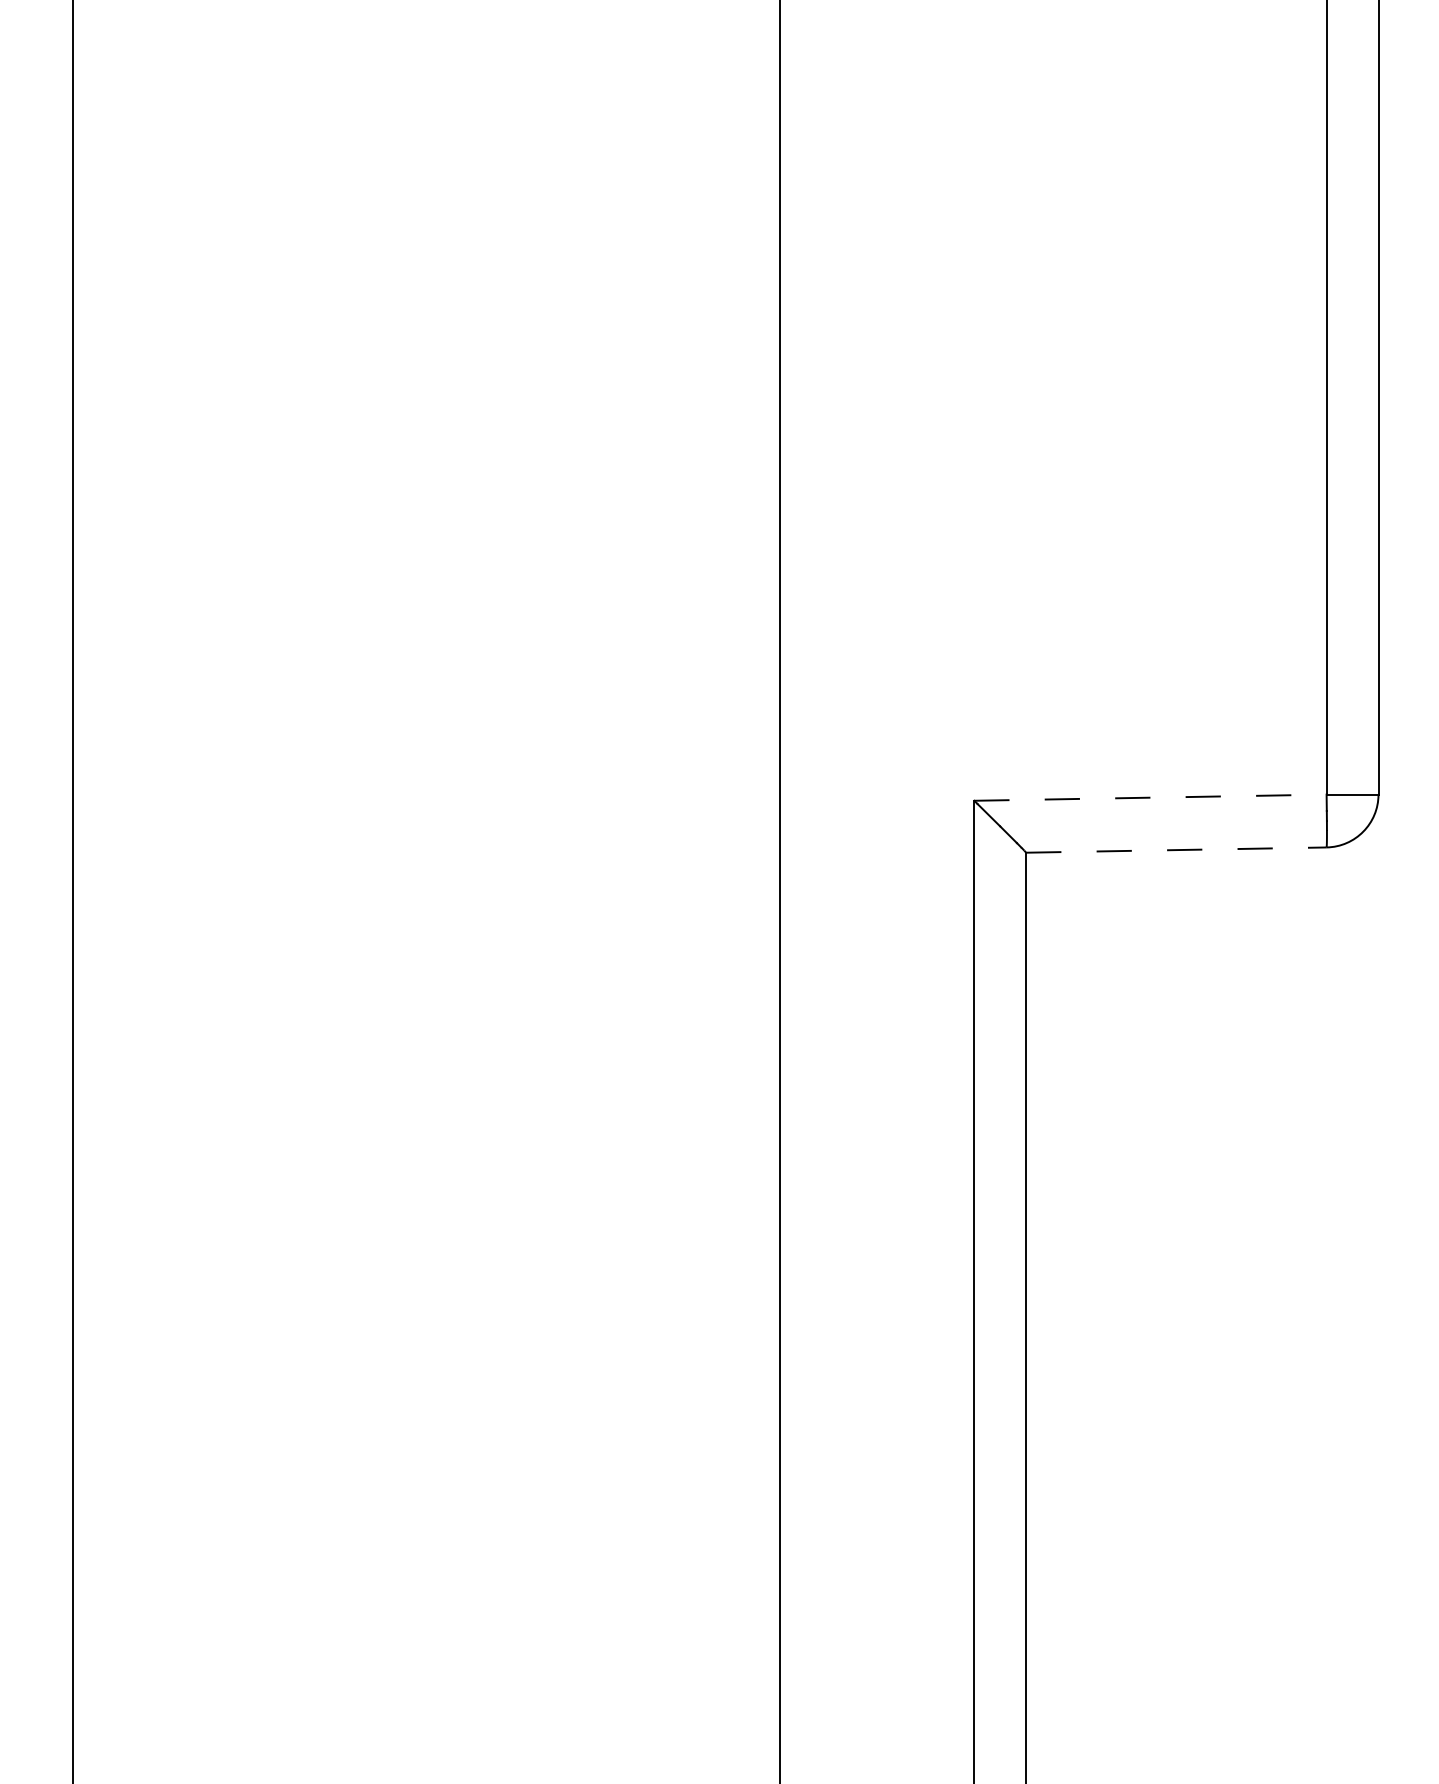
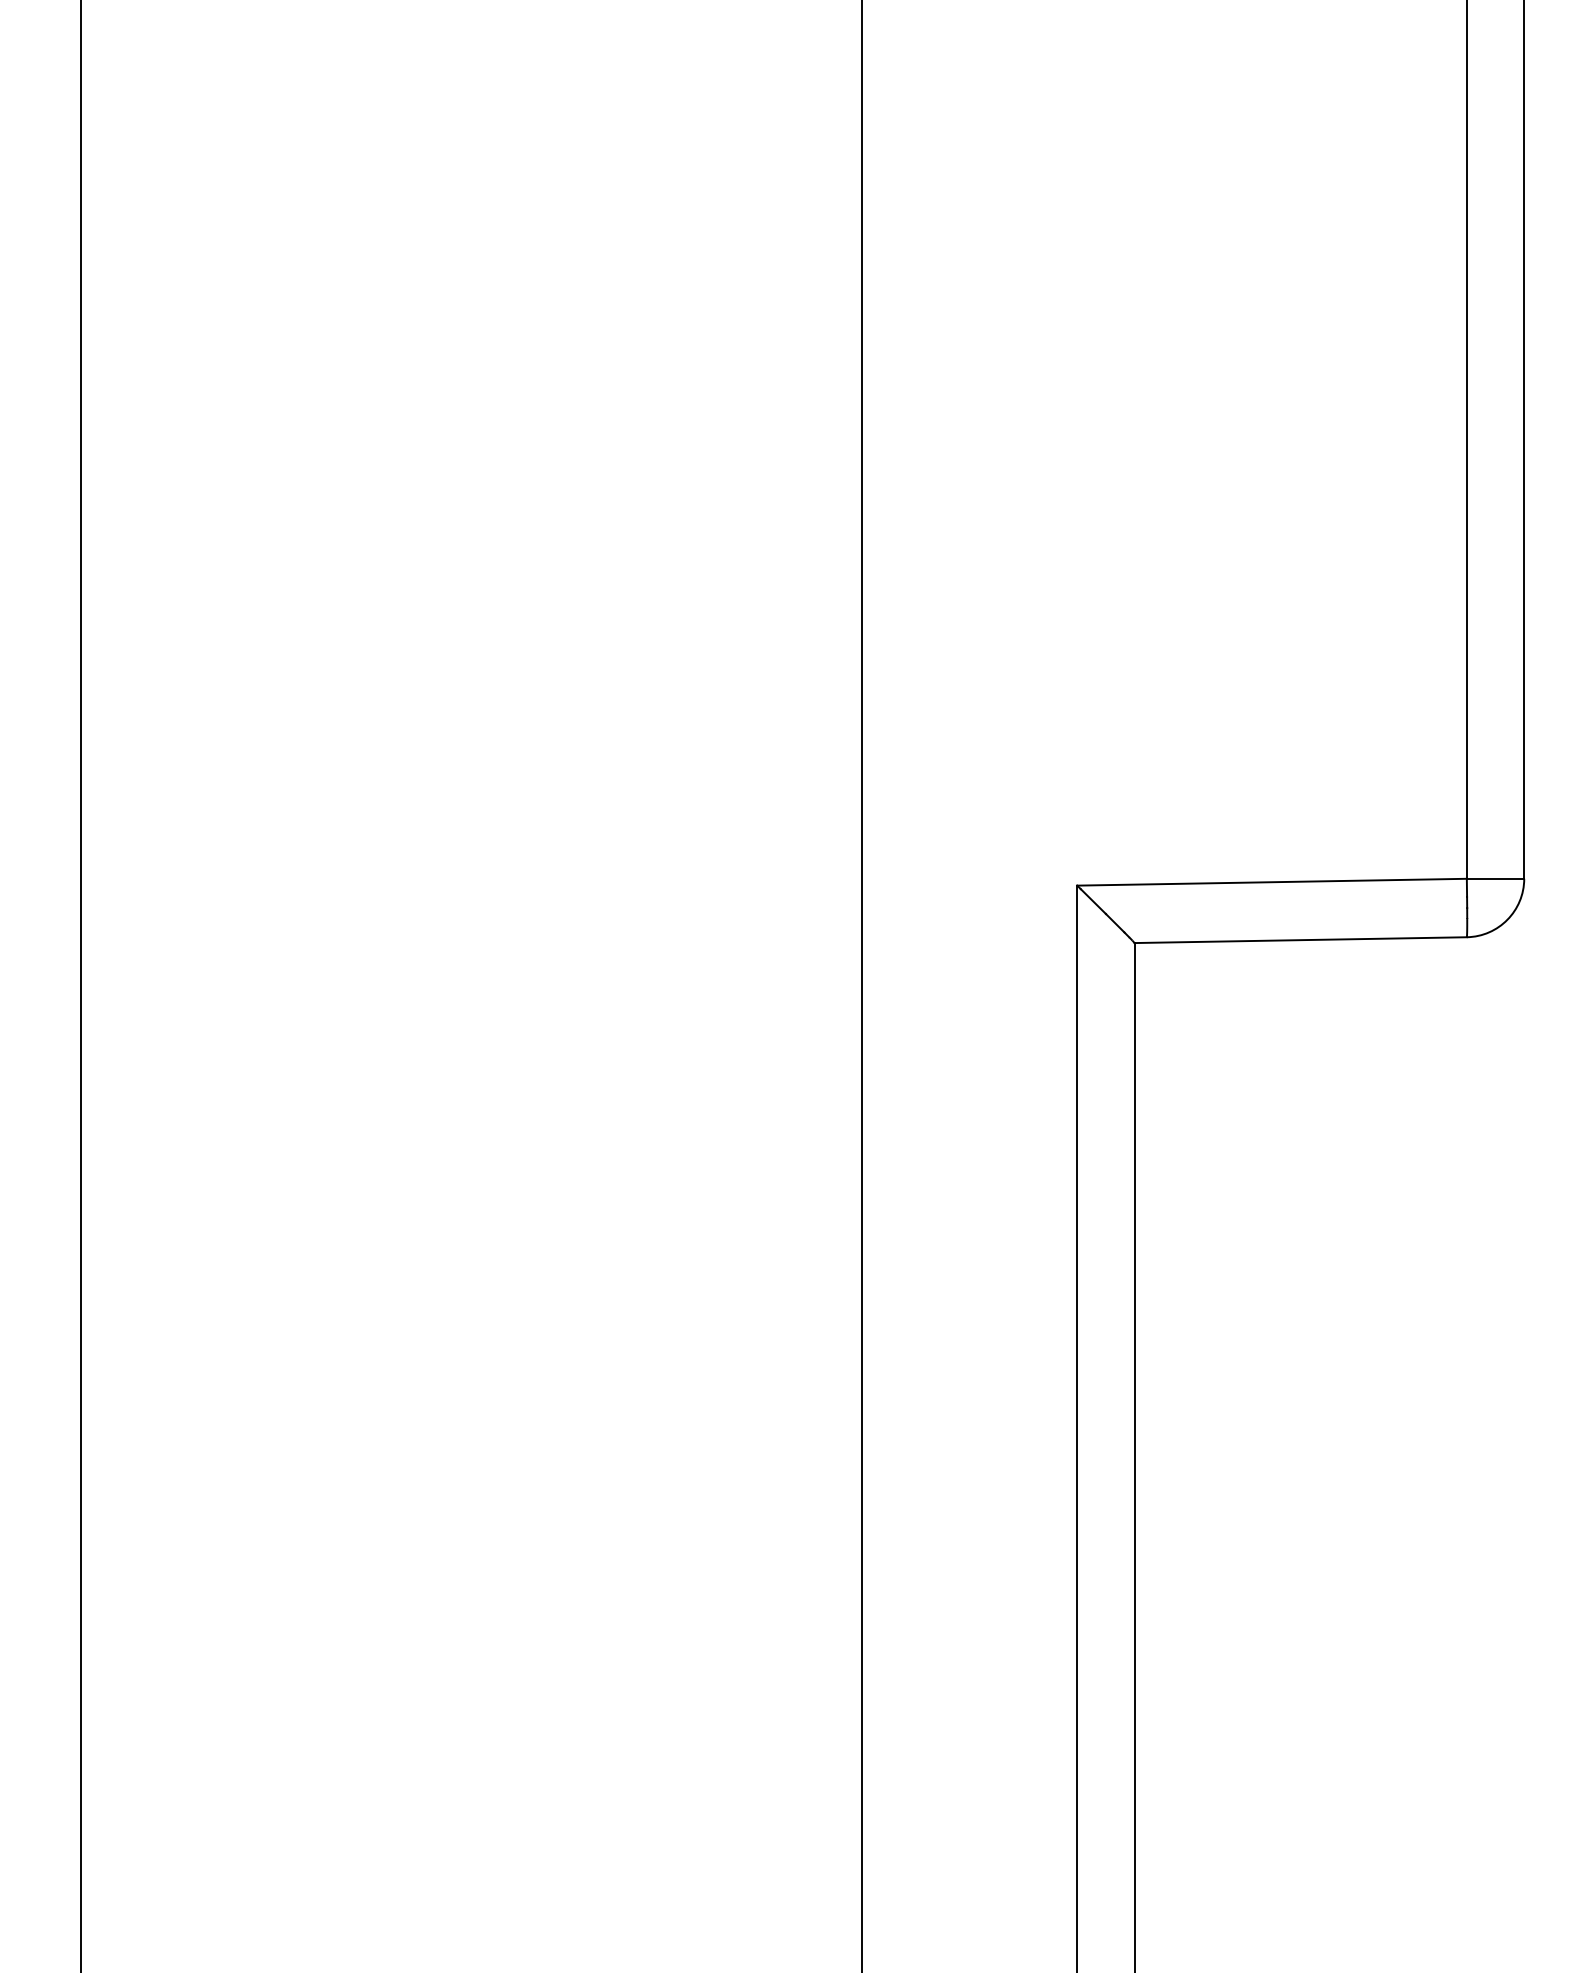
line: (1150, 797) -> (1272, 882), dashed -> solid
line: (1176, 850) -> (1300, 940), dashed -> solid

